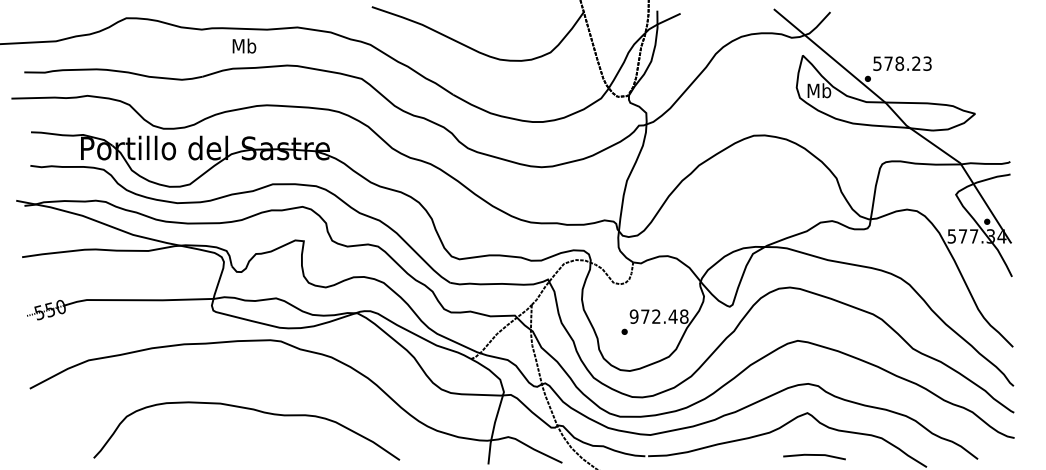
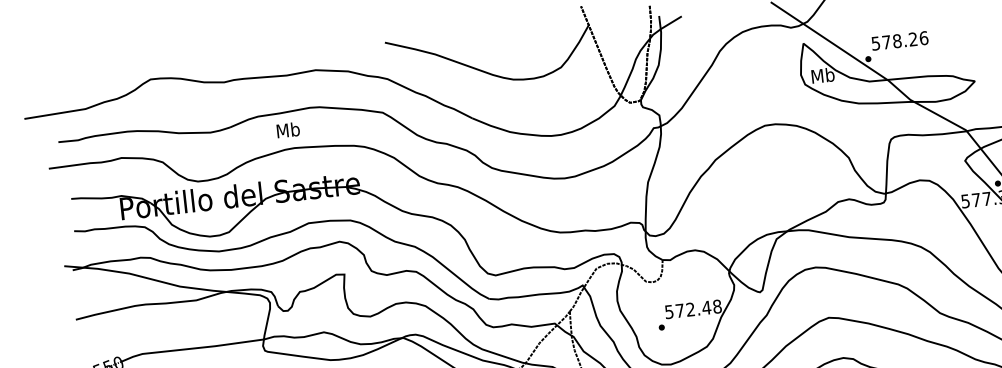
text: (244, 45) -> (288, 129), moved
text: (927, 63) -> (923, 38), 578.23 -> 578.26
text: (633, 316) -> (668, 311), 972.48 -> 572.48

